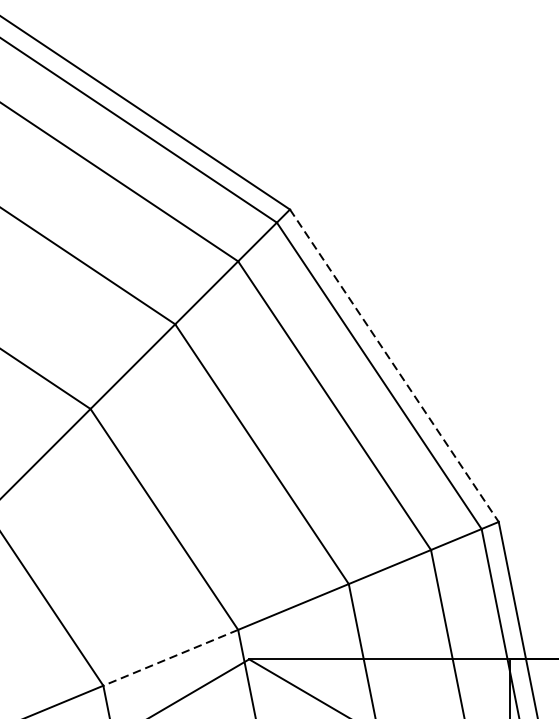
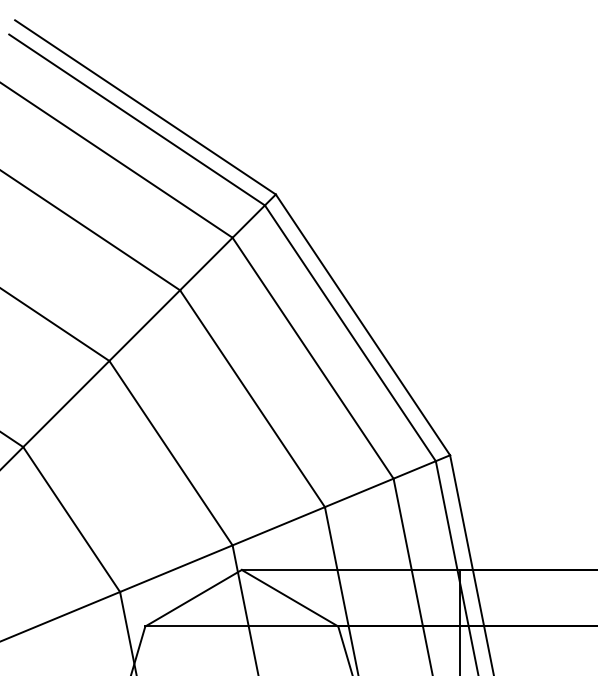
line: (393, 365) -> (362, 324), dashed -> solid
line: (170, 657) -> (176, 568), dashed -> solid

